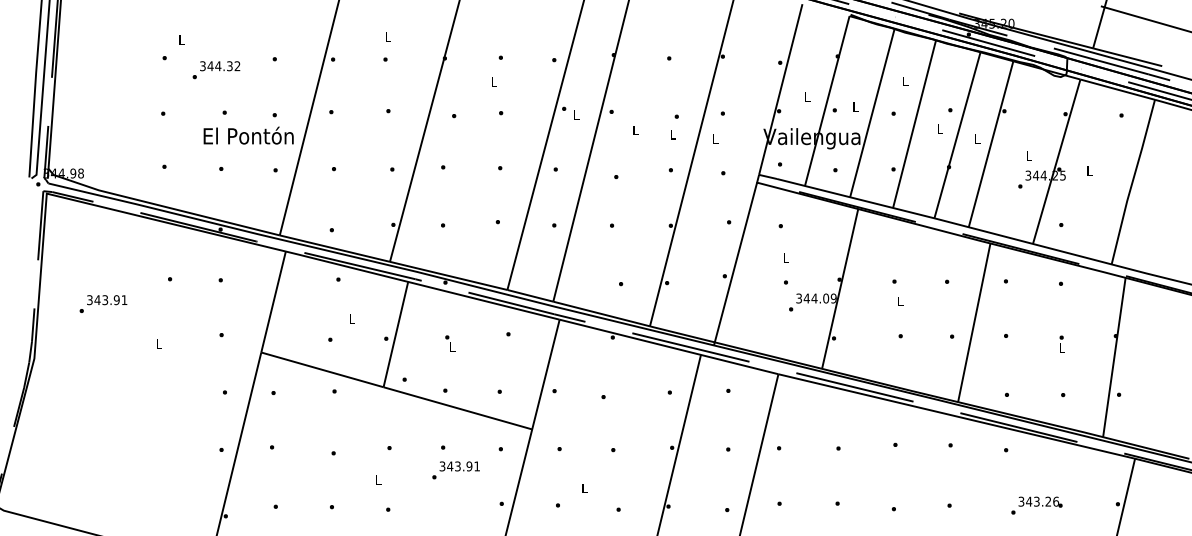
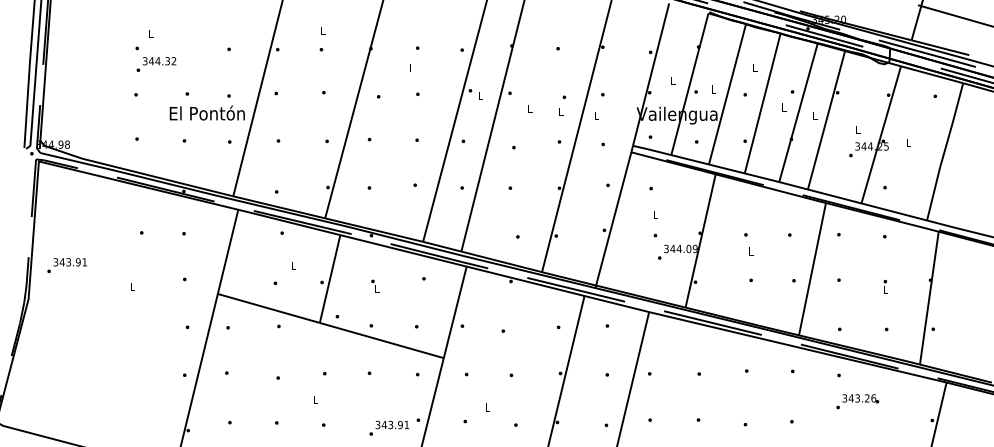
text: (216, 70) -> (156, 64), moved
text: (102, 303) -> (66, 265), moved
text: (456, 469) -> (389, 427), moved
text: (1036, 505) -> (857, 401), moved

